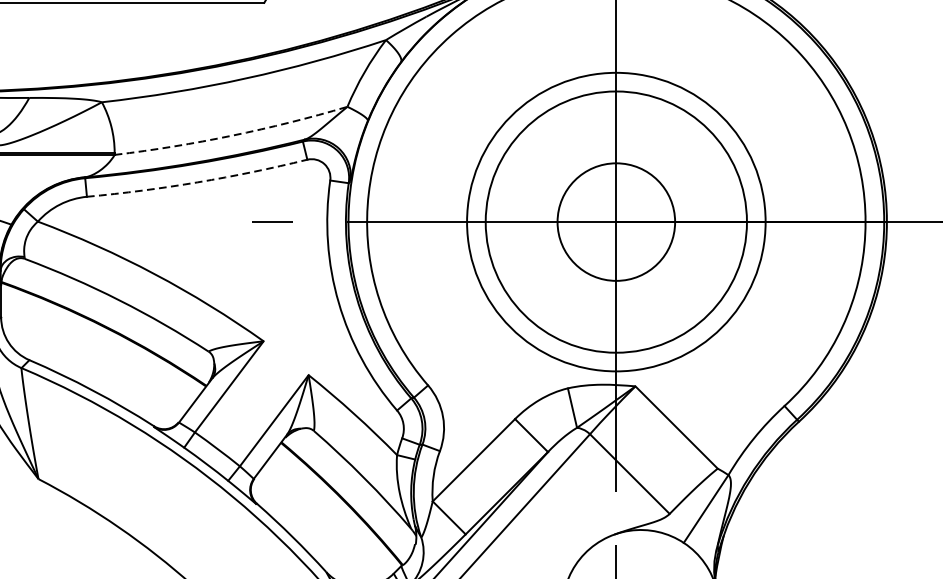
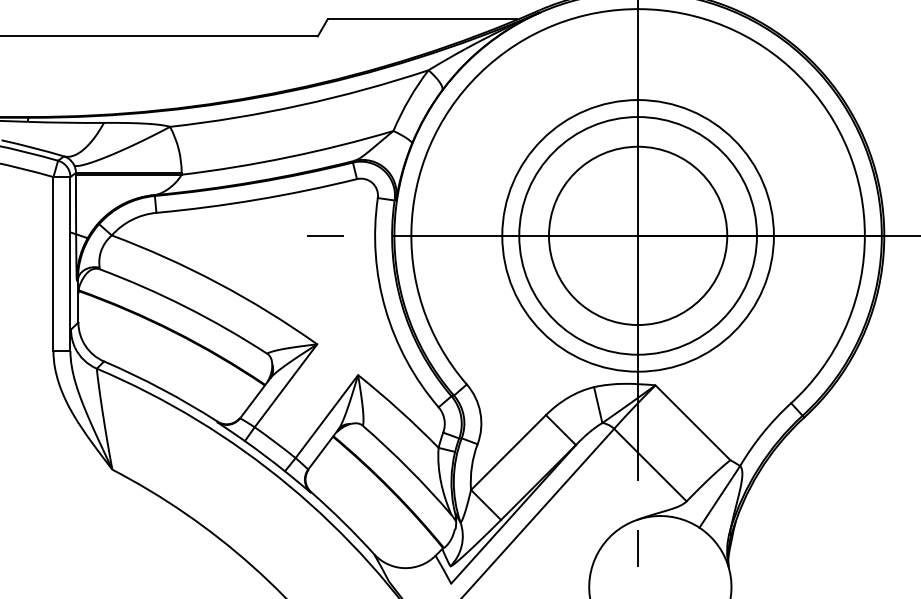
arc: (232, 135) -> (288, 157), dashed -> solid
arc: (198, 182) -> (257, 199), dashed -> solid
circle: (615, 221) -> (637, 235), size x1.67

